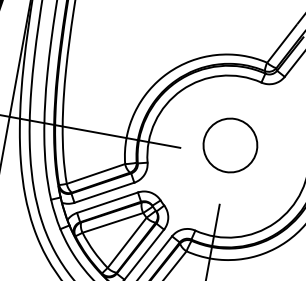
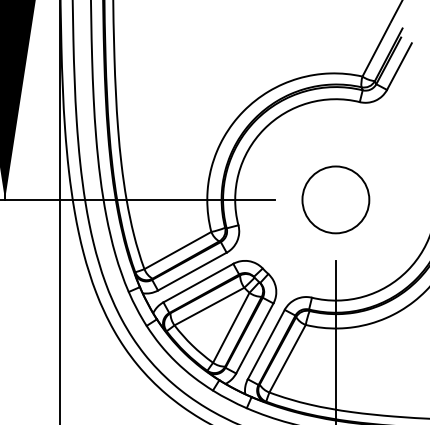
circle: (230, 145) -> (335, 199), moved

